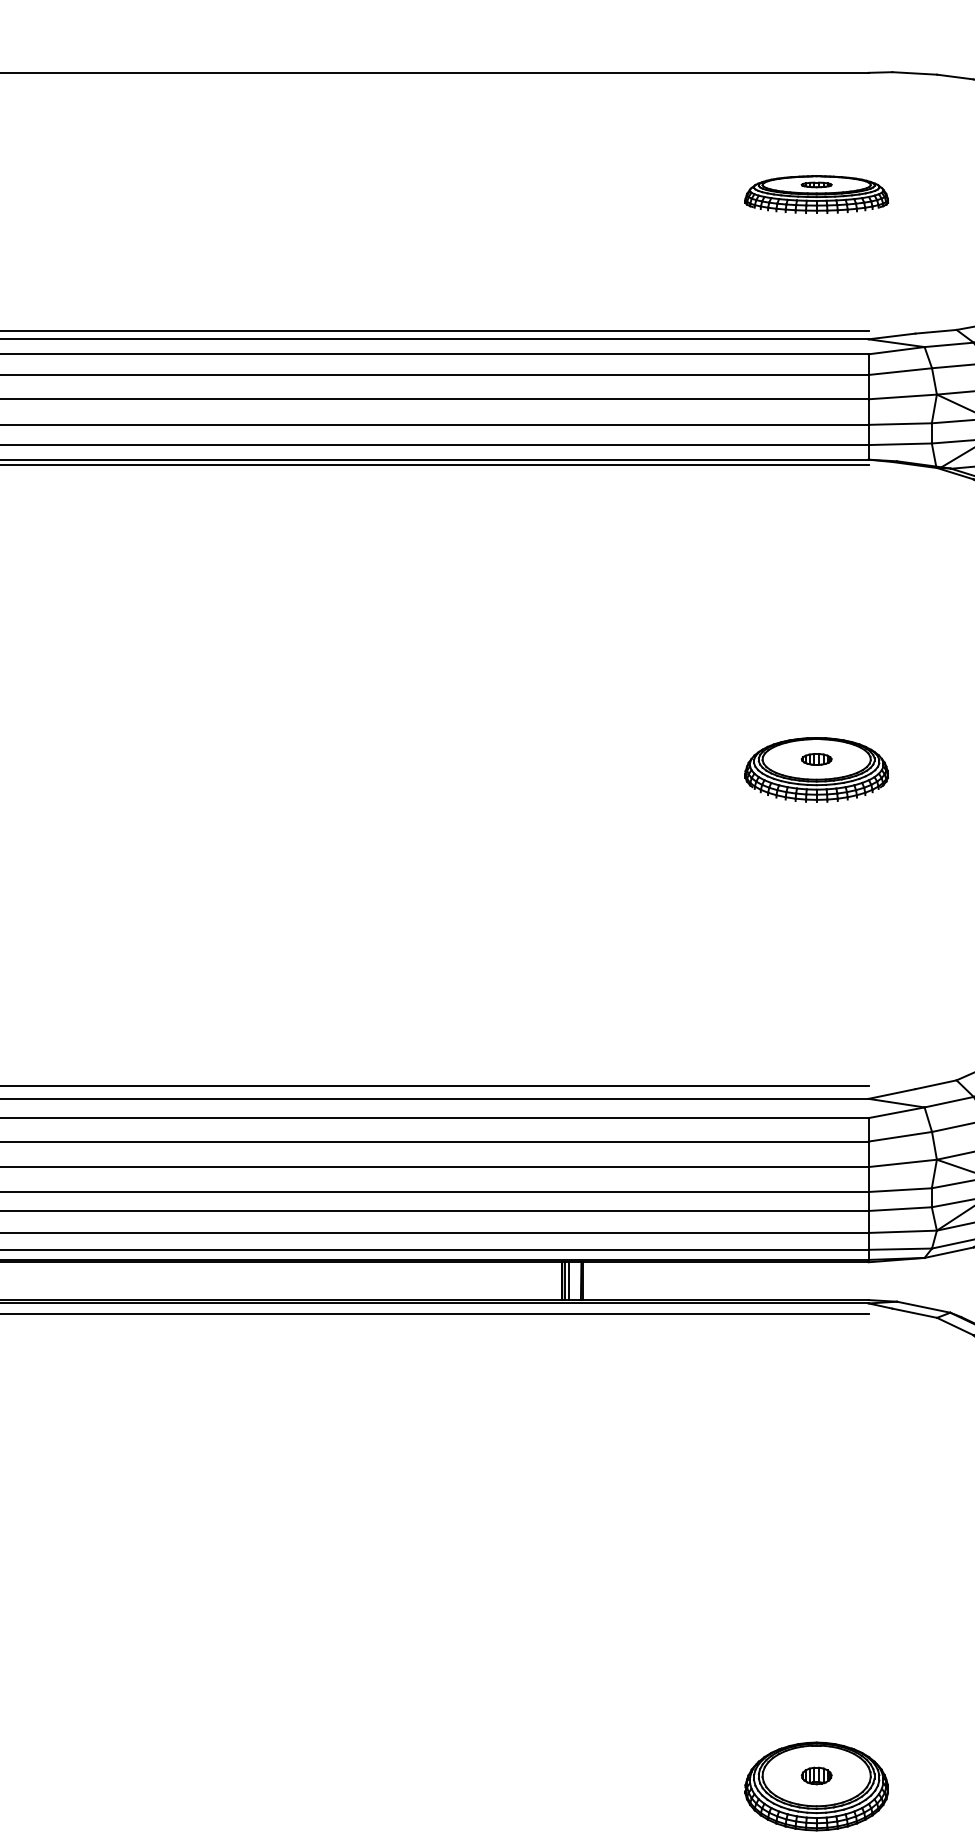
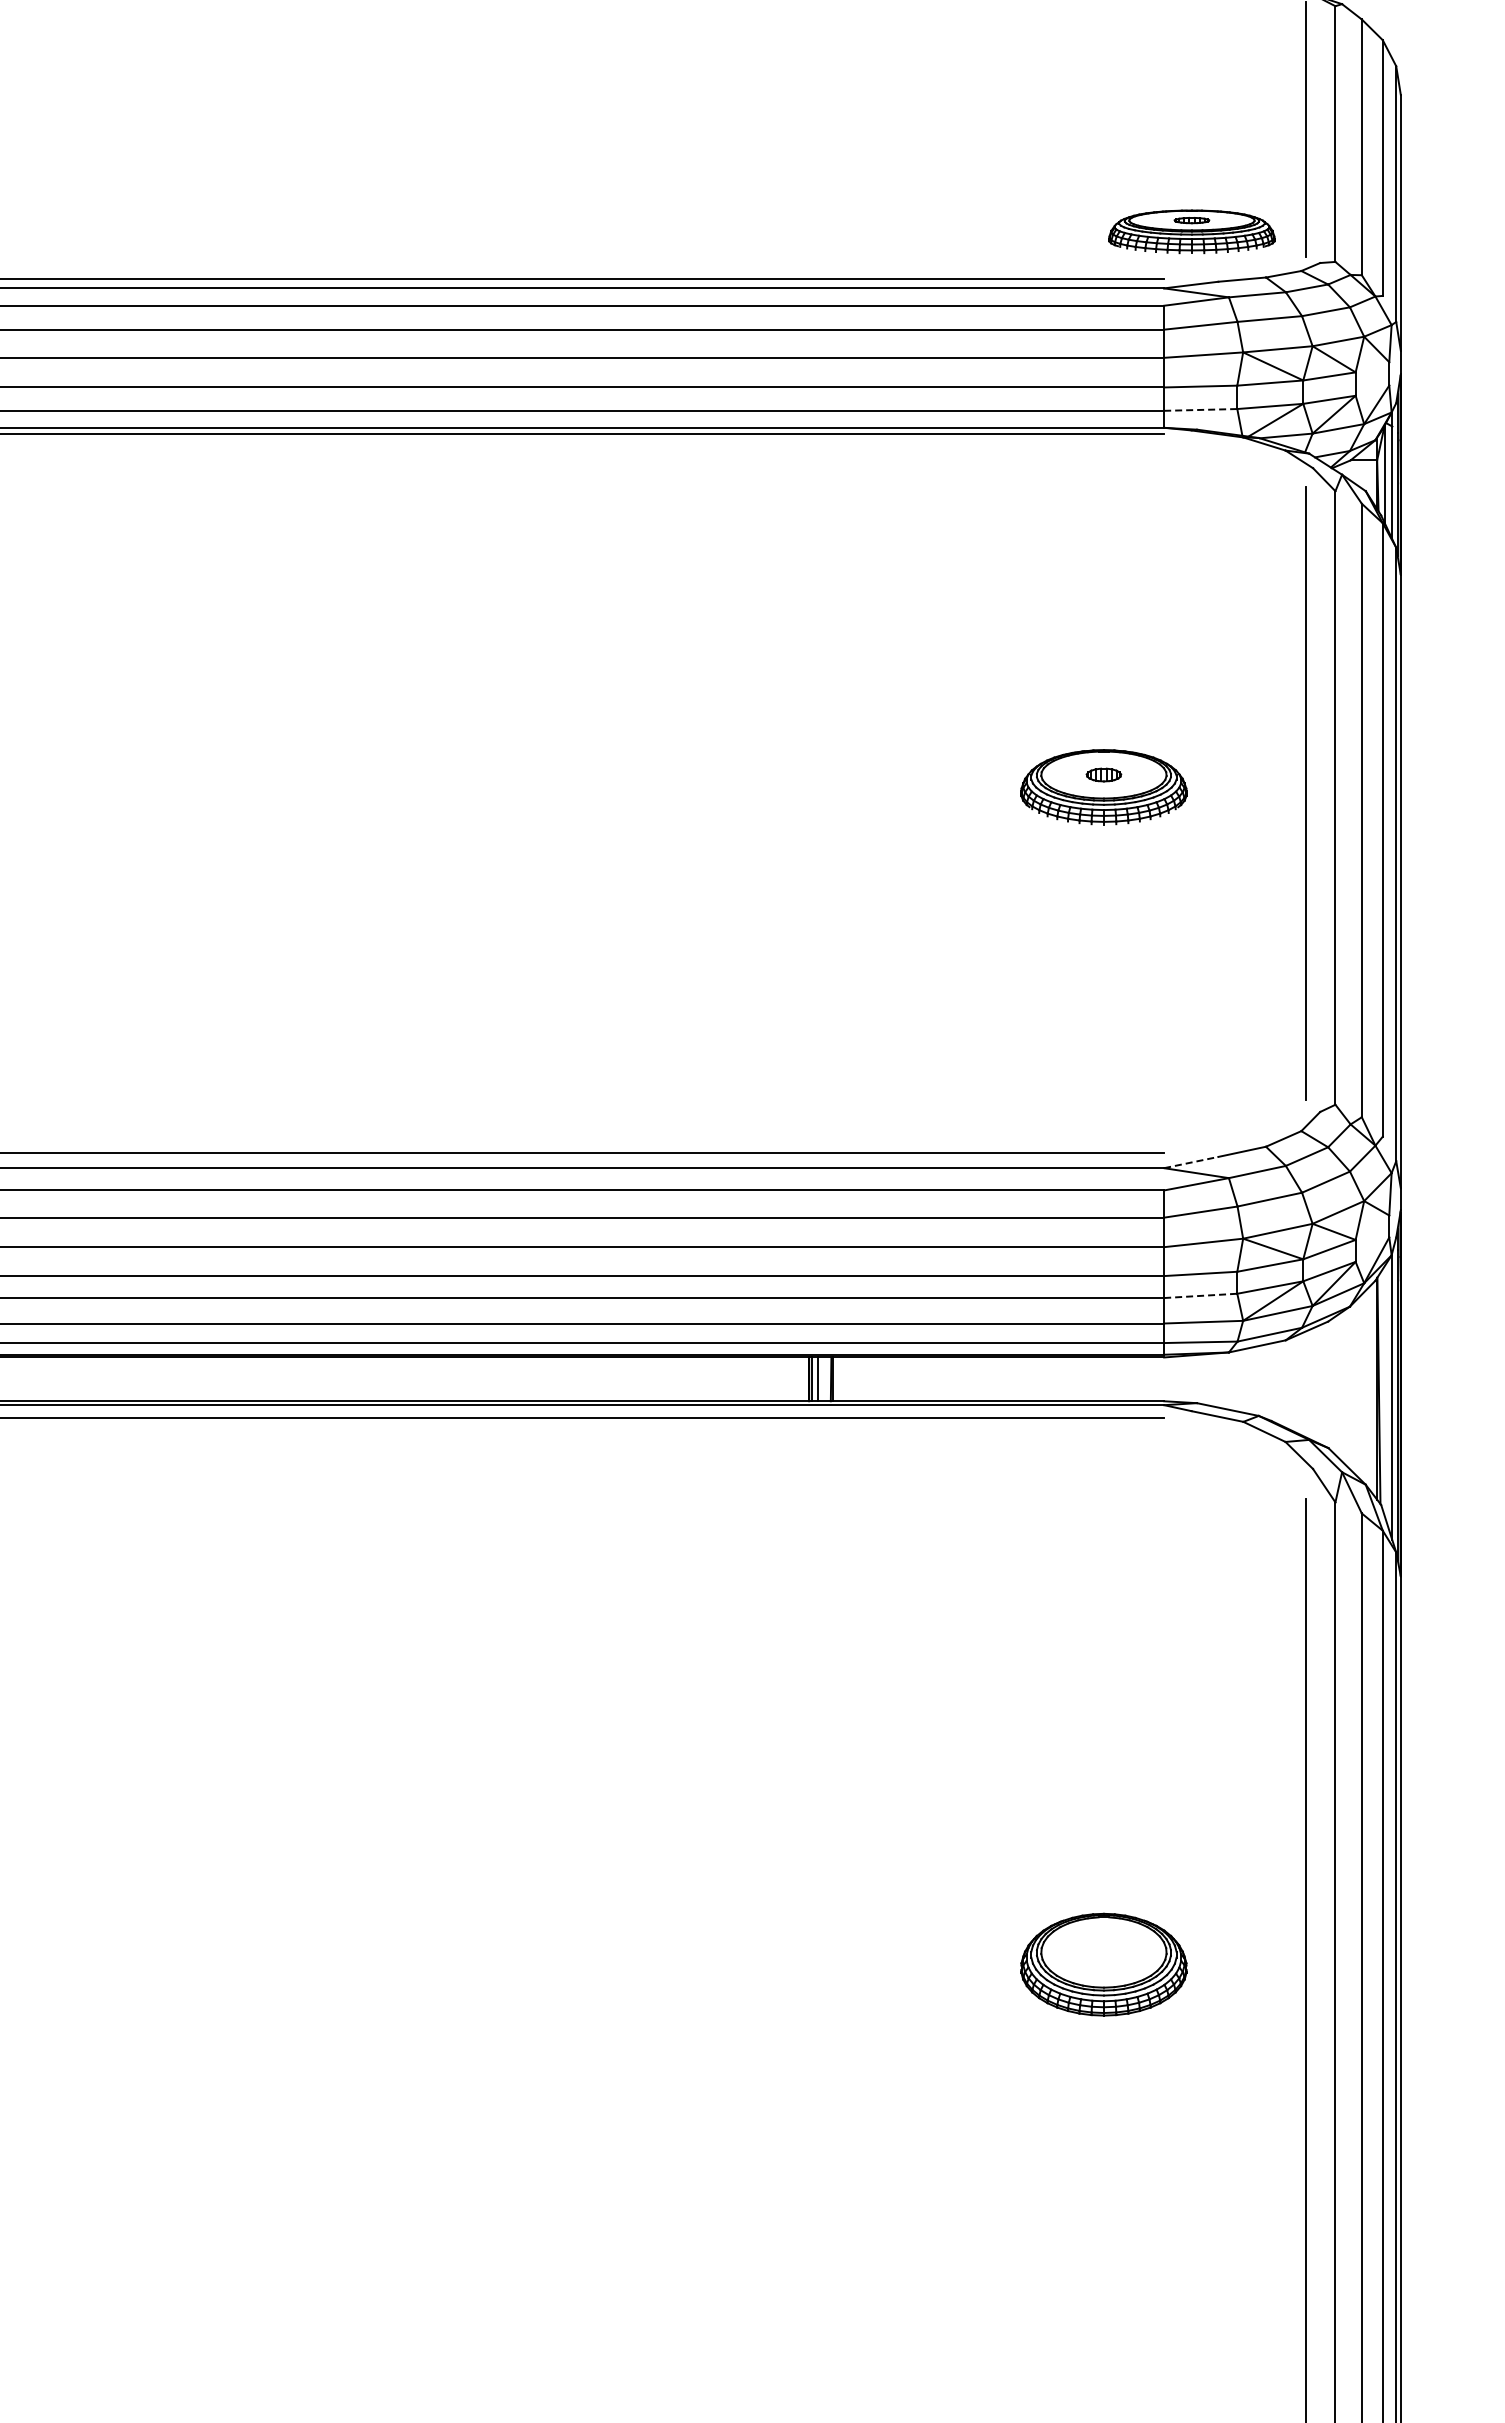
part: (816, 194) -> (1191, 231), moved
line: (900, 443) -> (1200, 409), solid -> dashed
line: (892, 1093) -> (1191, 1162), solid -> dashed
line: (900, 1208) -> (1200, 1295), solid -> dashed
part: (816, 1775) -> (1103, 1952), removed

